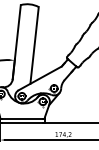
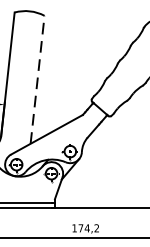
line: (34, 45) -> (37, 79), solid -> dashed

